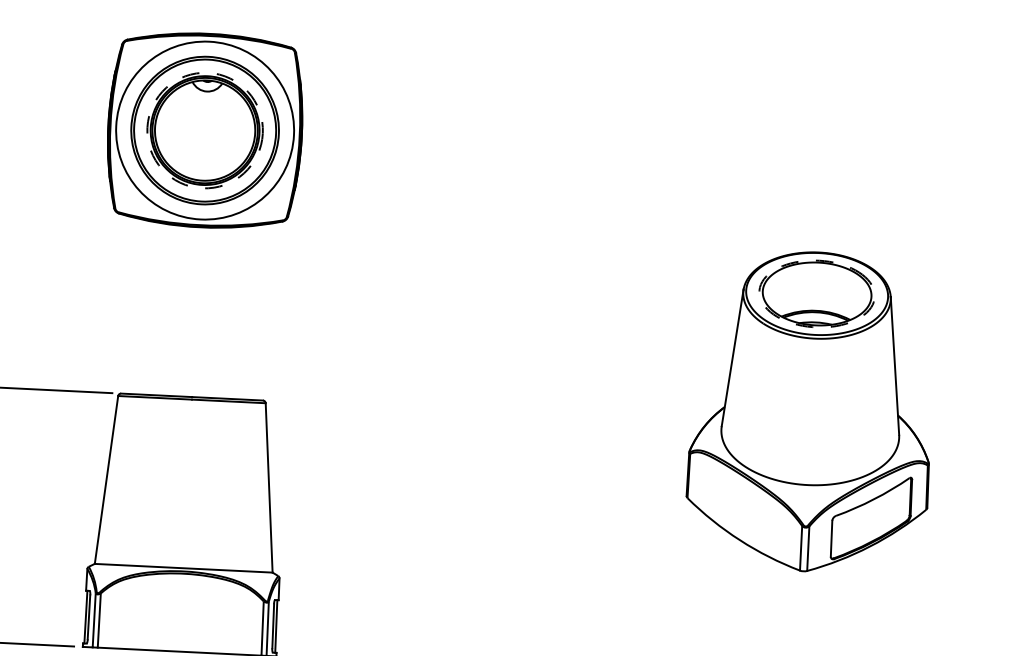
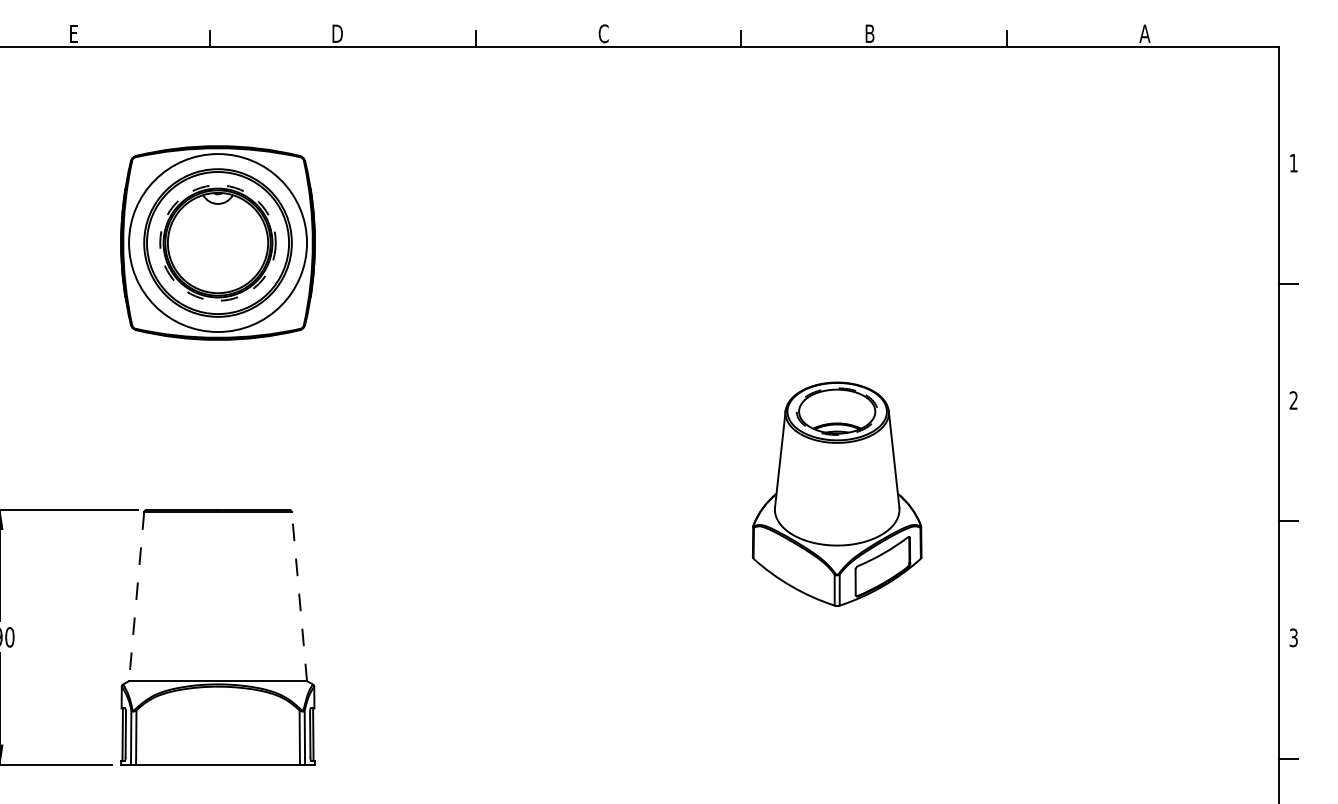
part: (810, 410) -> (836, 493), size x0.7
line: (106, 479) -> (136, 596), solid -> dashed
line: (269, 487) -> (299, 596), solid -> dashed

